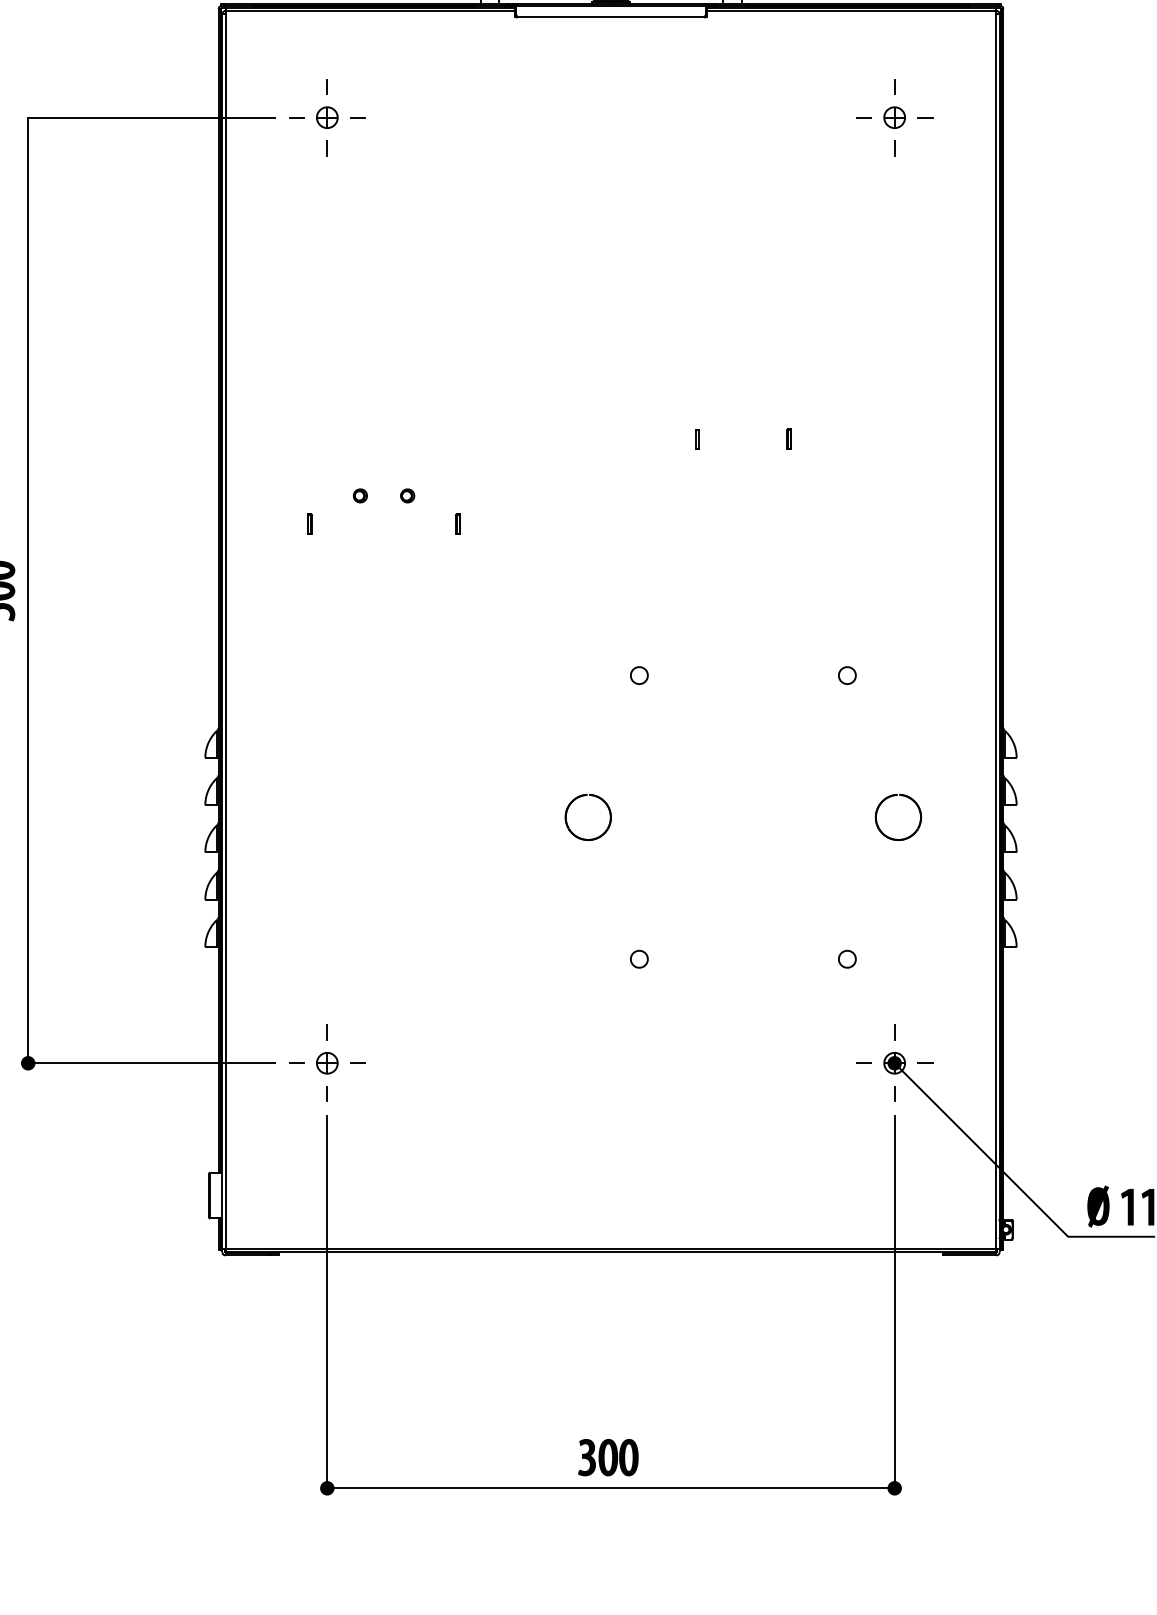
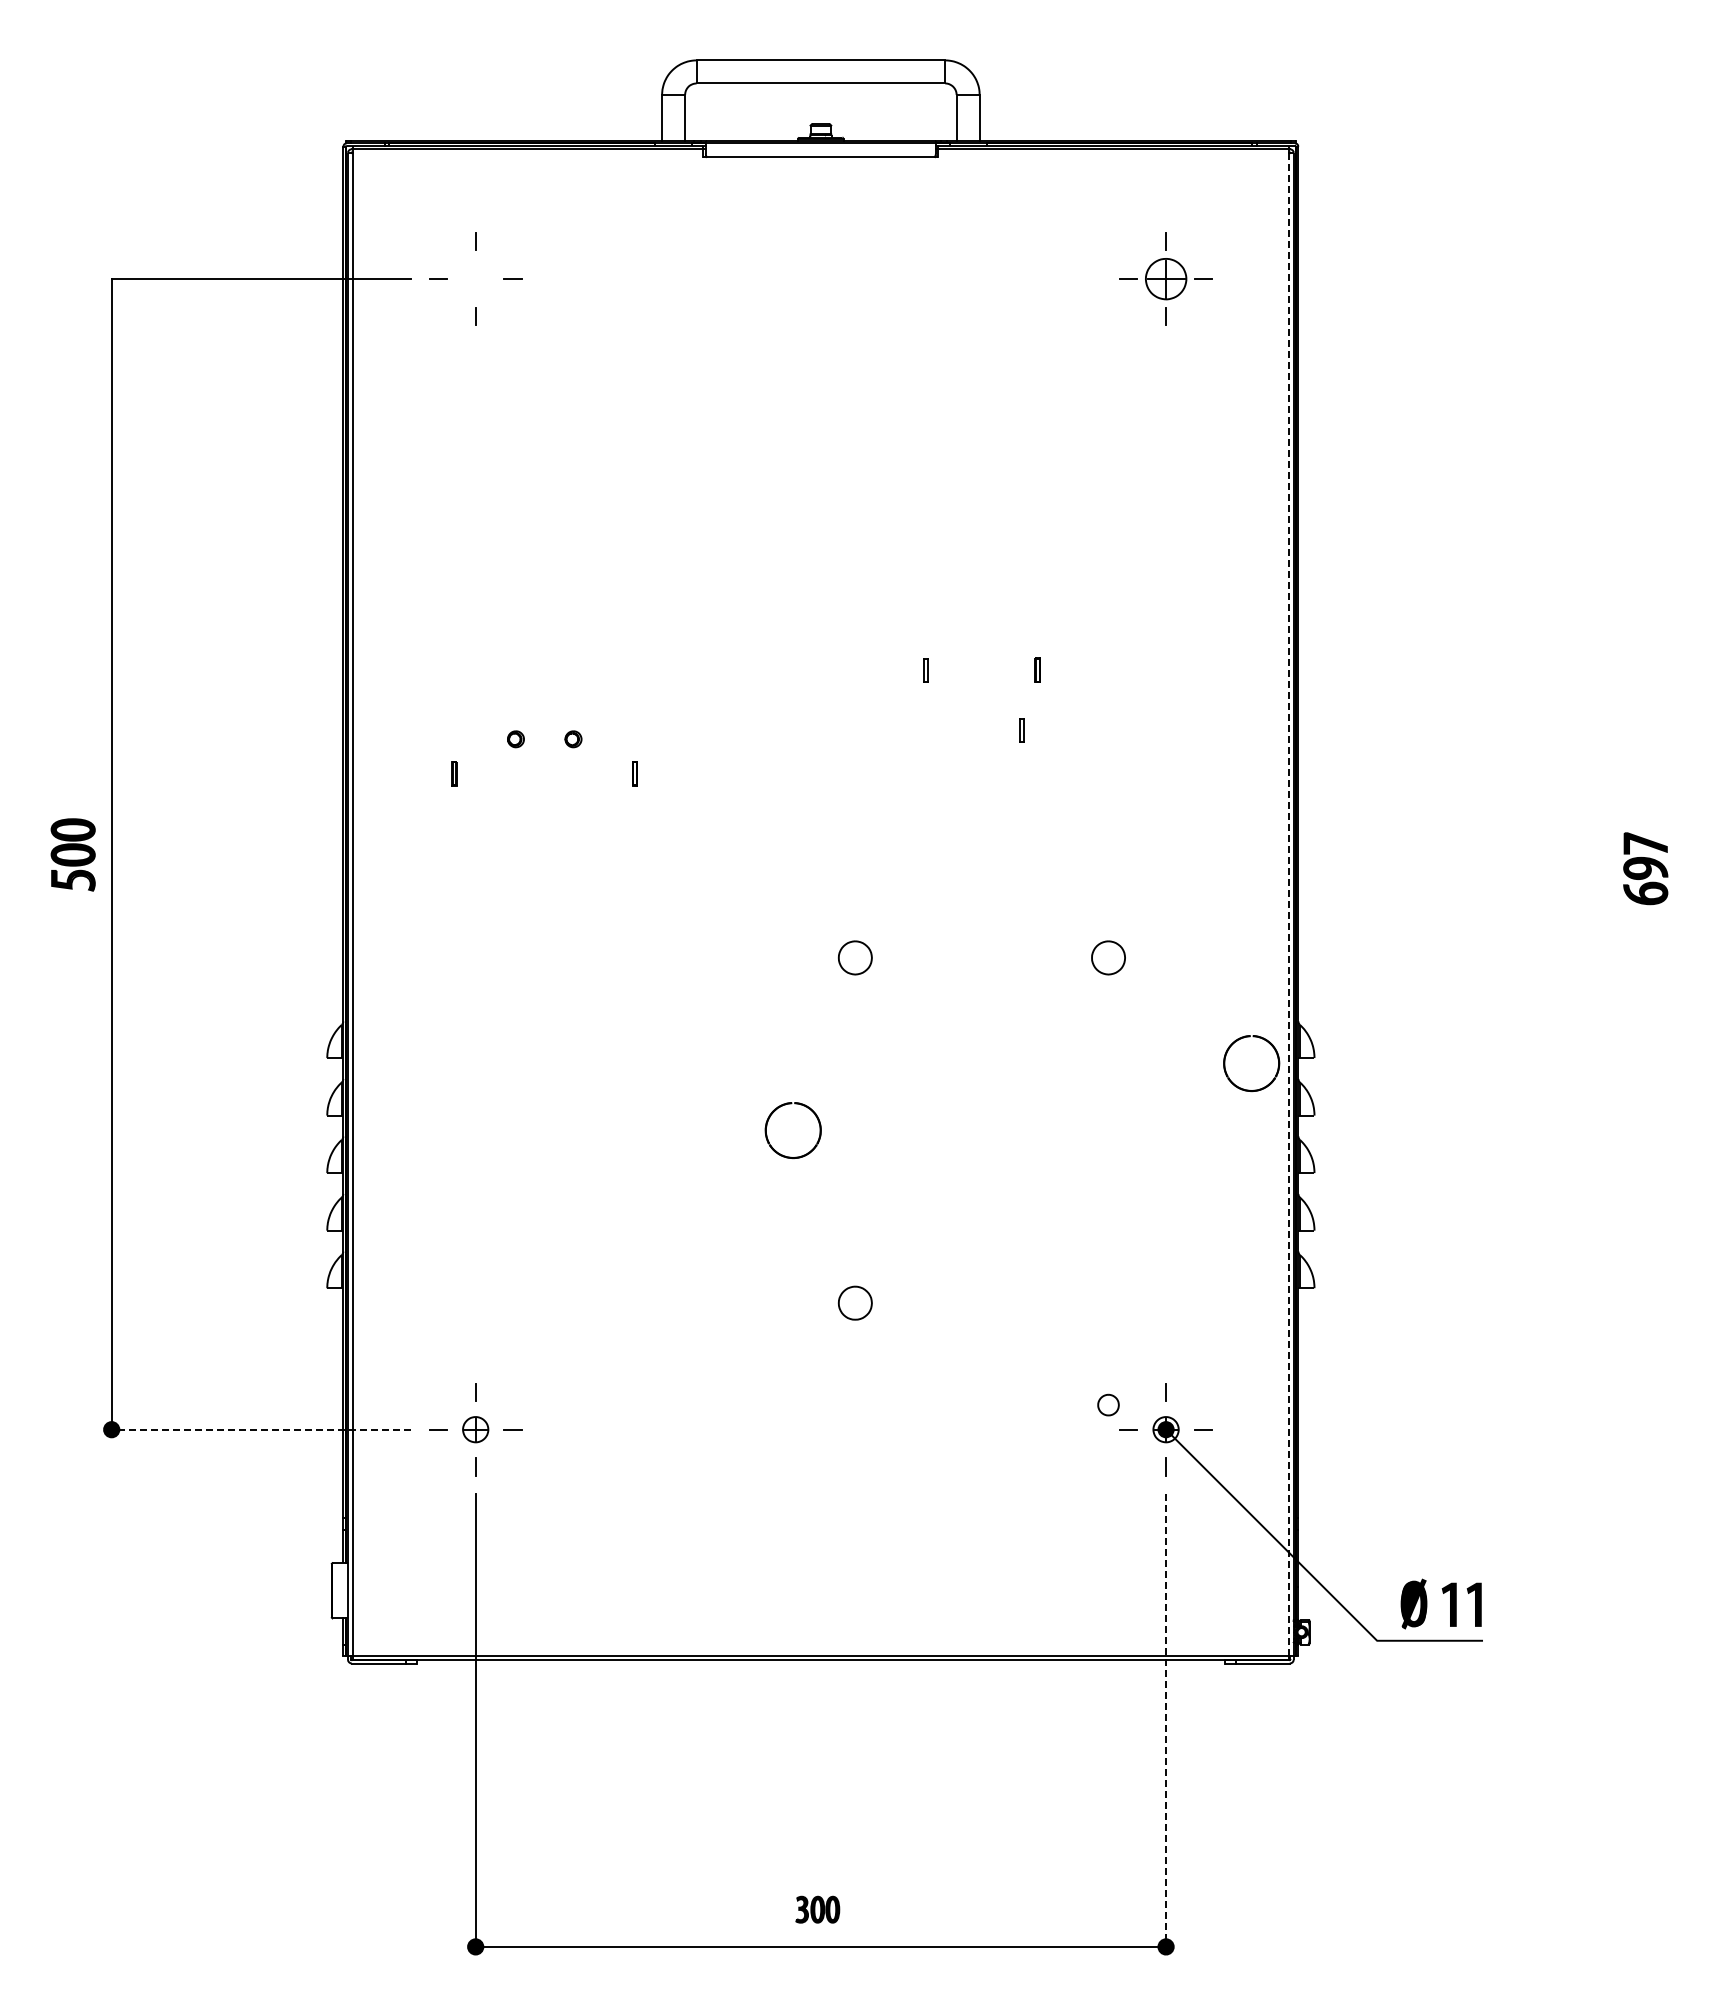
part: (327, 117) -> (475, 278), removed
part: (894, 117) -> (1165, 278), size x1.6
part: (775, 488) -> (1021, 730), added
line: (996, 631) -> (1289, 904), solid -> dashed
part: (639, 675) -> (855, 957), size x1.6
part: (847, 675) -> (1108, 957), size x1.6
part: (888, 798) -> (1239, 1040), moved
part: (639, 958) -> (855, 1302), size x1.6
part: (847, 958) -> (1108, 1404), moved
line: (151, 1063) -> (261, 1429), solid -> dashed
line: (895, 1302) -> (1166, 1720), solid -> dashed
part: (608, 1457) -> (817, 1909), size x0.6

